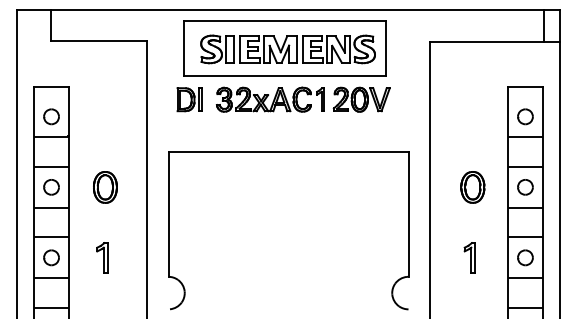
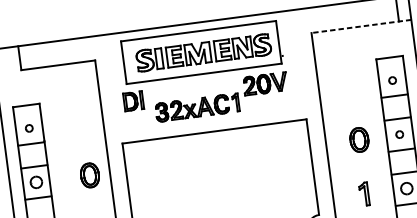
line: (494, 42) -> (361, 26), solid -> dashed
part: (270, 99) -> (197, 107), moved
part: (51, 116) -> (29, 128), size x0.6
part: (525, 116) -> (392, 80), size x0.6
part: (105, 187) -> (90, 175), moved
part: (525, 187) -> (399, 134), size x0.6

